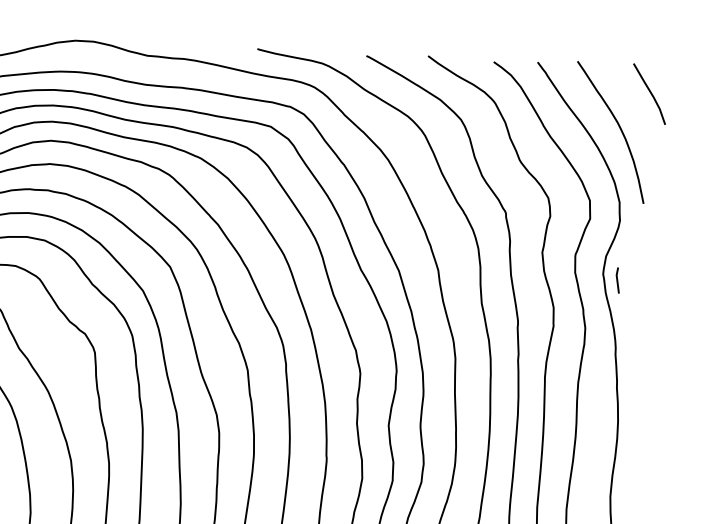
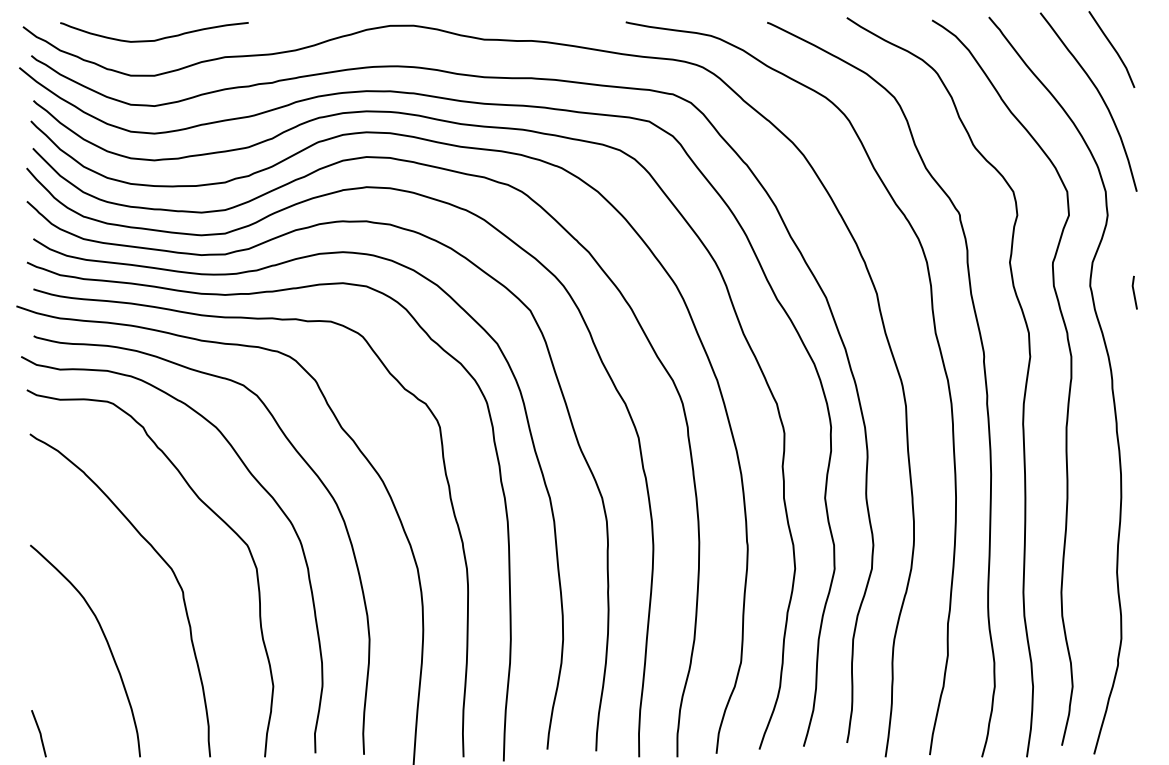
line: (650, 93) -> (1112, 48), moved
line: (617, 280) -> (1134, 292), moved

